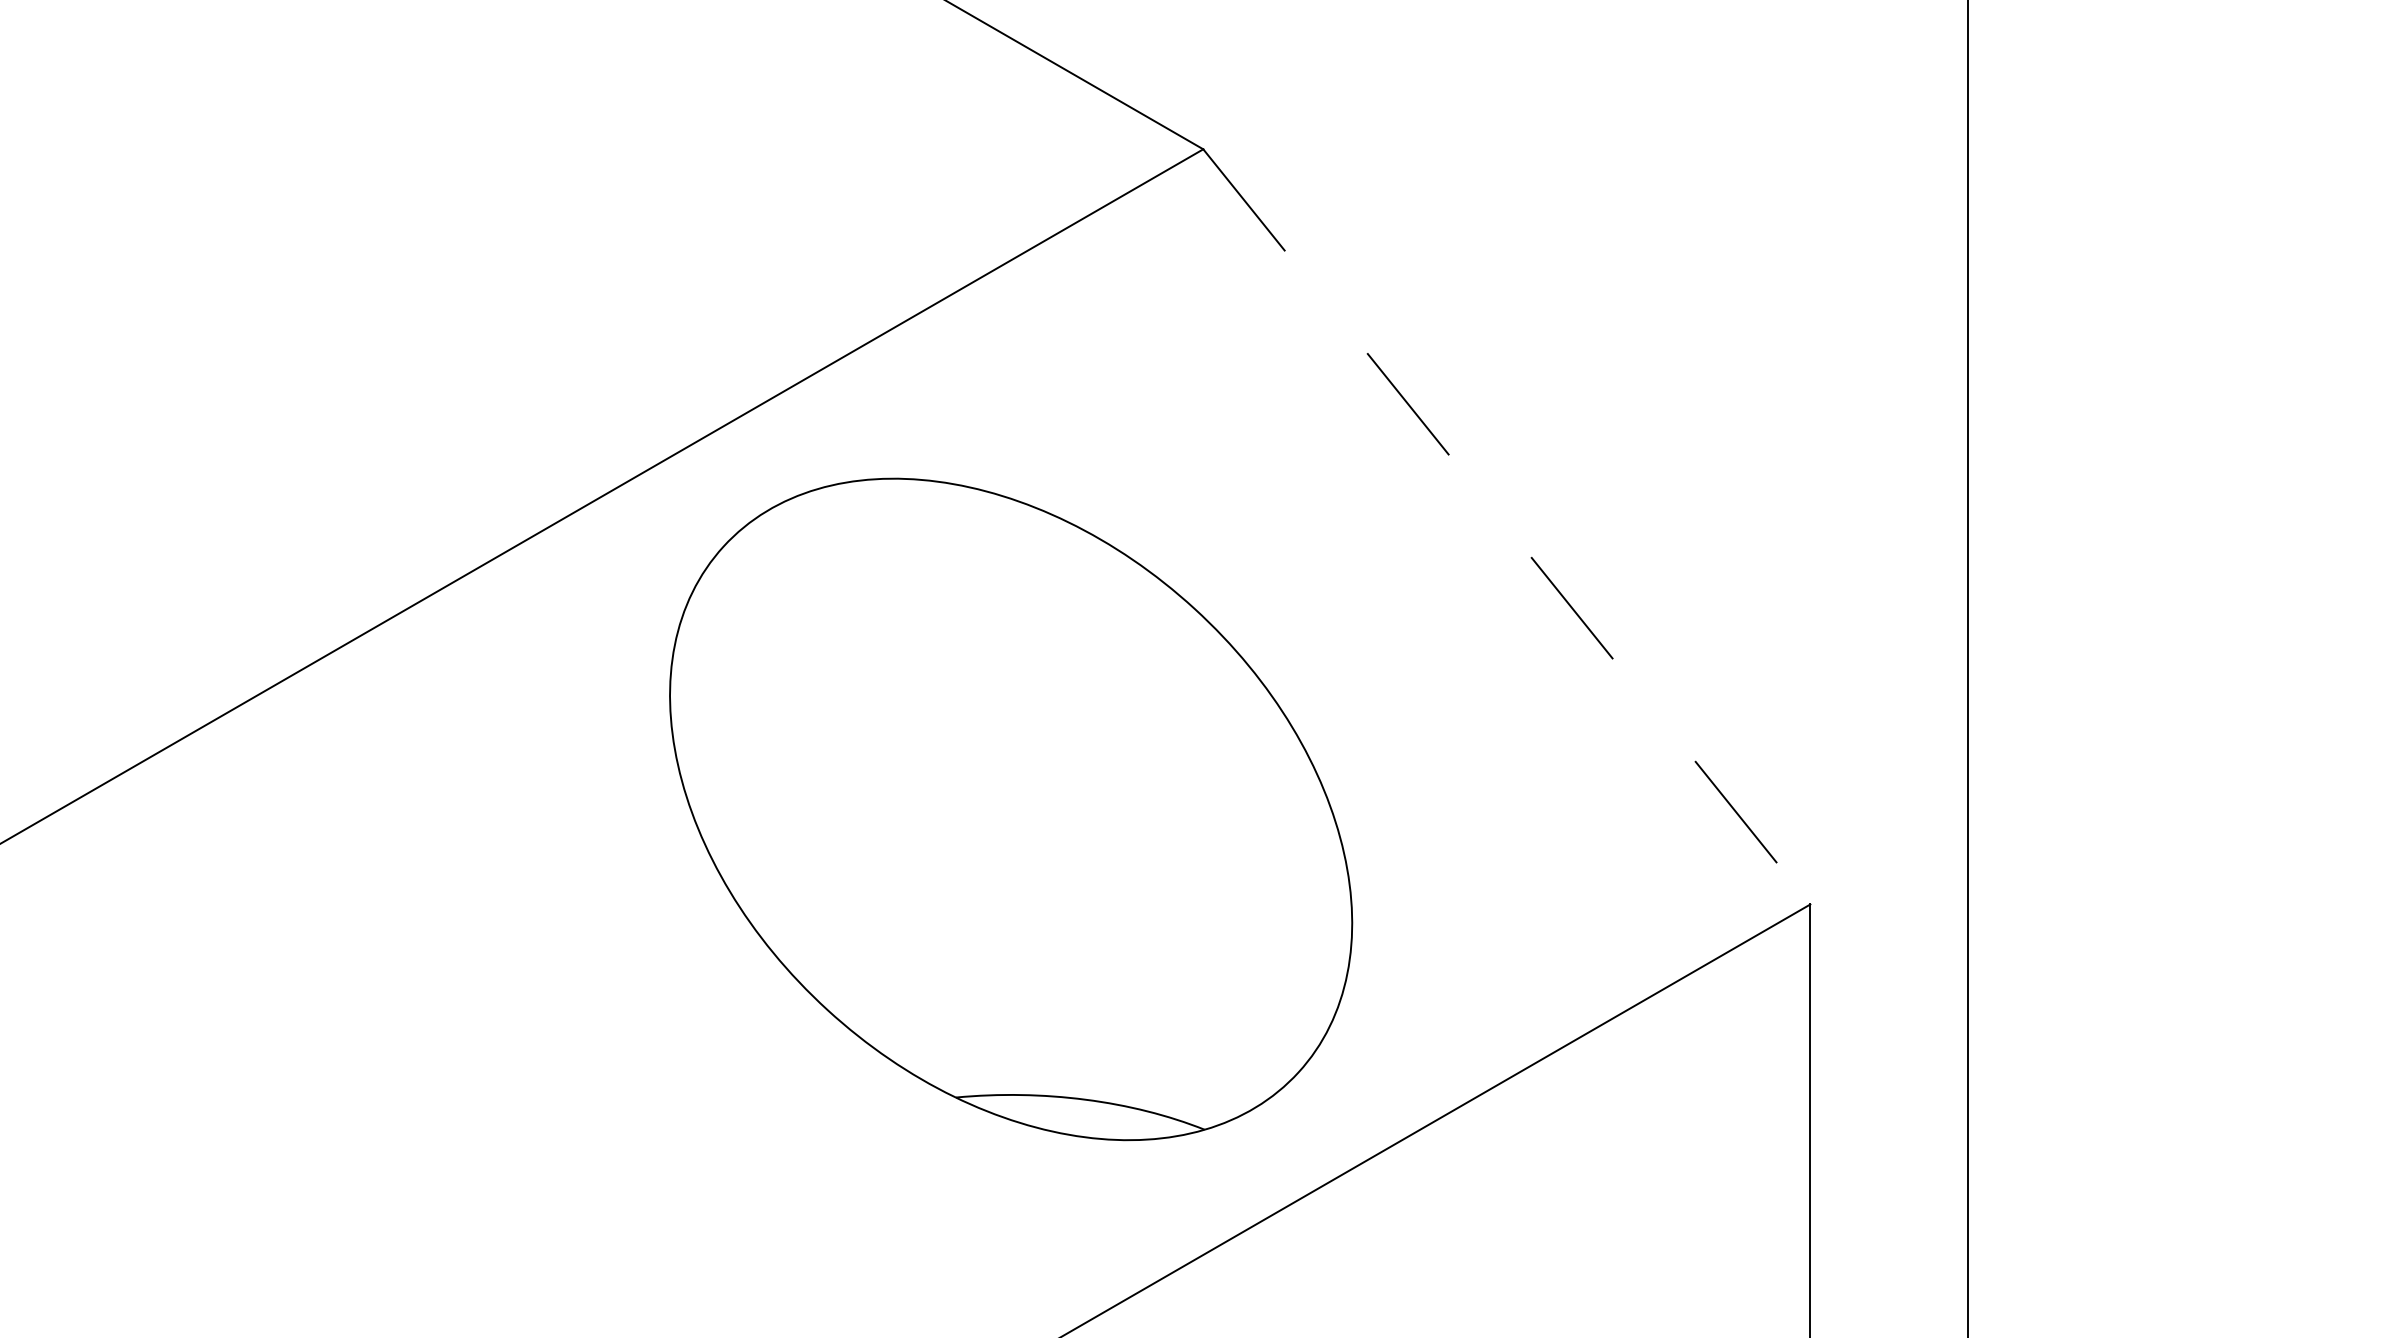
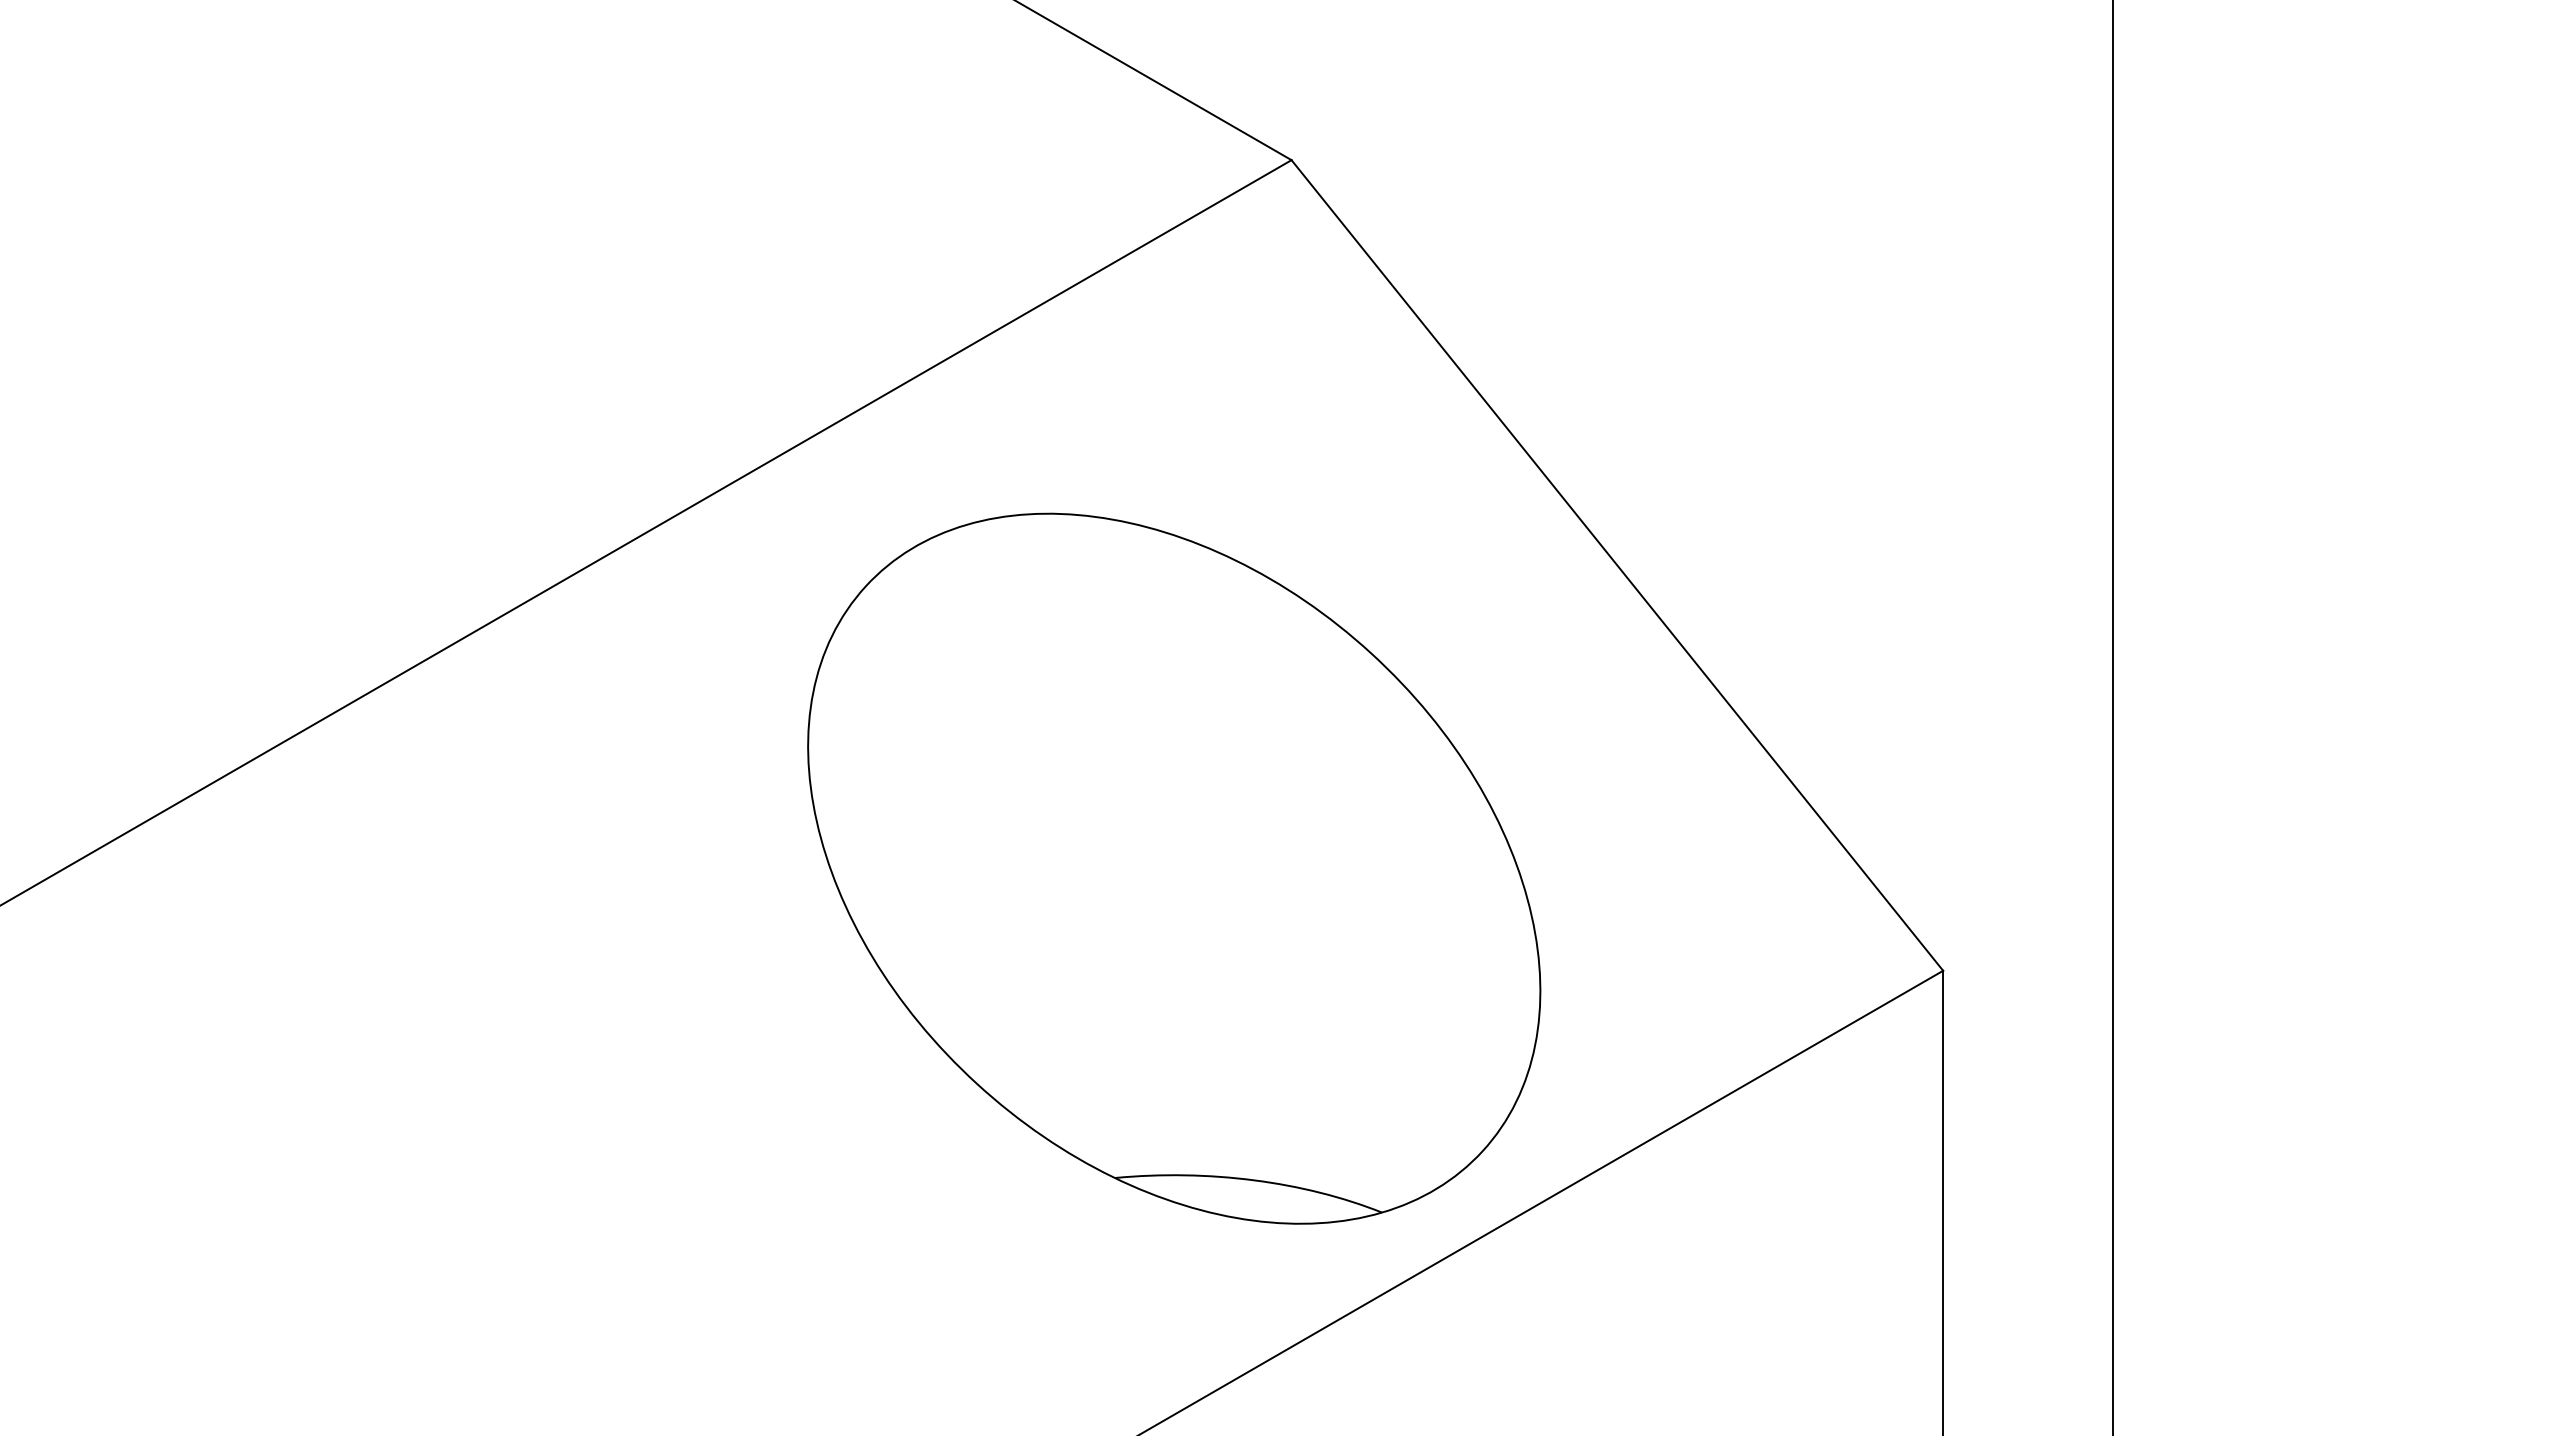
line: (1506, 526) -> (1617, 565), dashed -> solid
part: (1011, 809) -> (1174, 868), moved

